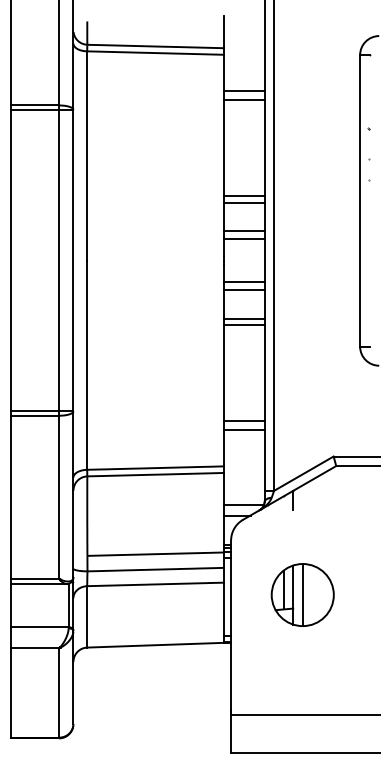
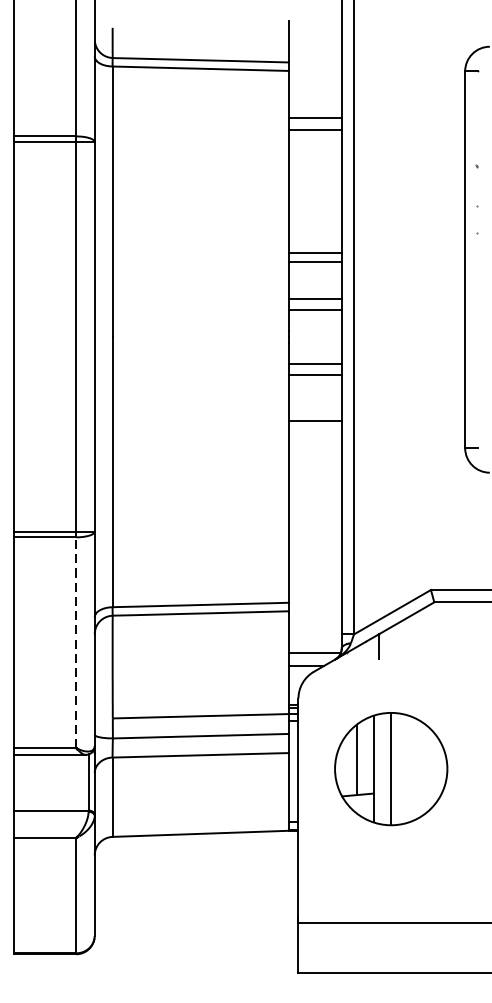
line: (243, 318) -> (314, 411), removed
line: (243, 420) -> (314, 543), removed
line: (243, 430) -> (314, 556), removed
line: (59, 497) -> (76, 642), solid -> dashed
part: (302, 594) -> (390, 768), size x1.4

